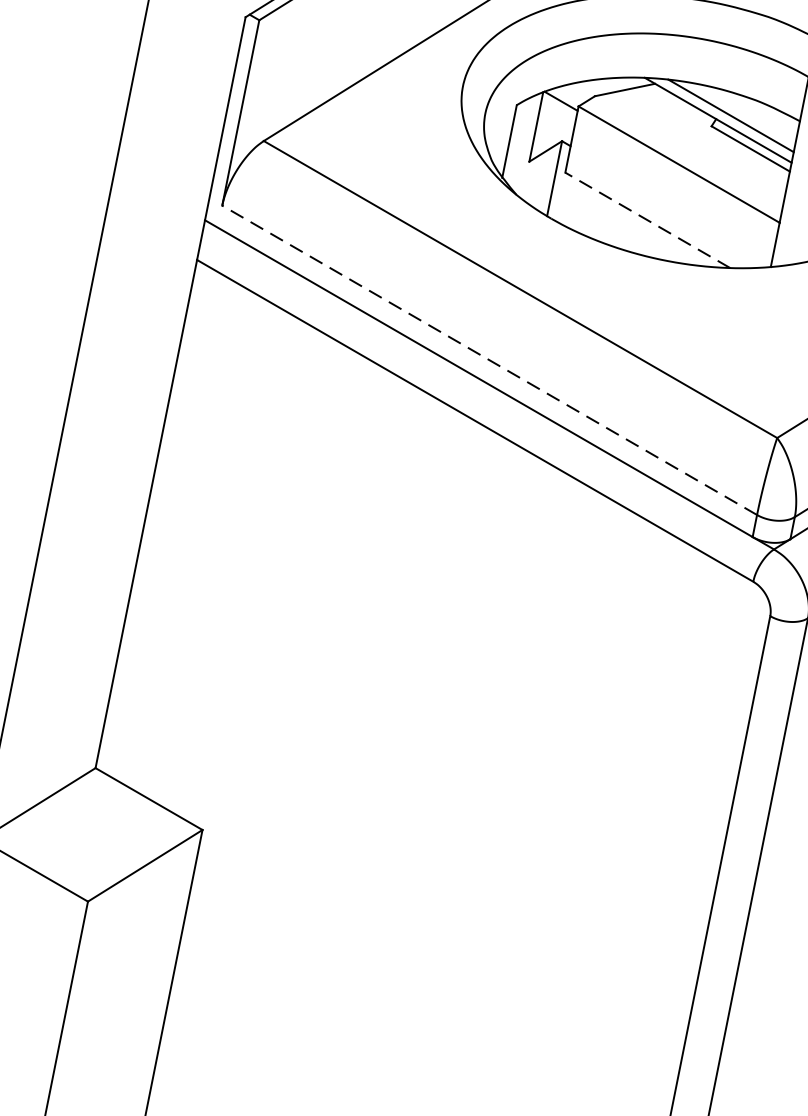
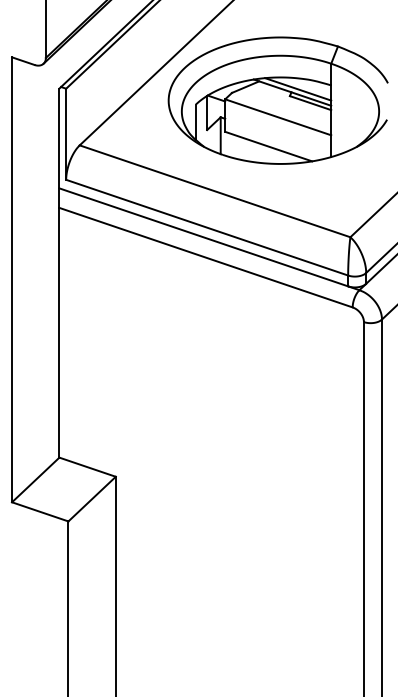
line: (647, 220) -> (268, 146), dashed -> solid
line: (490, 360) -> (207, 227), dashed -> solid

